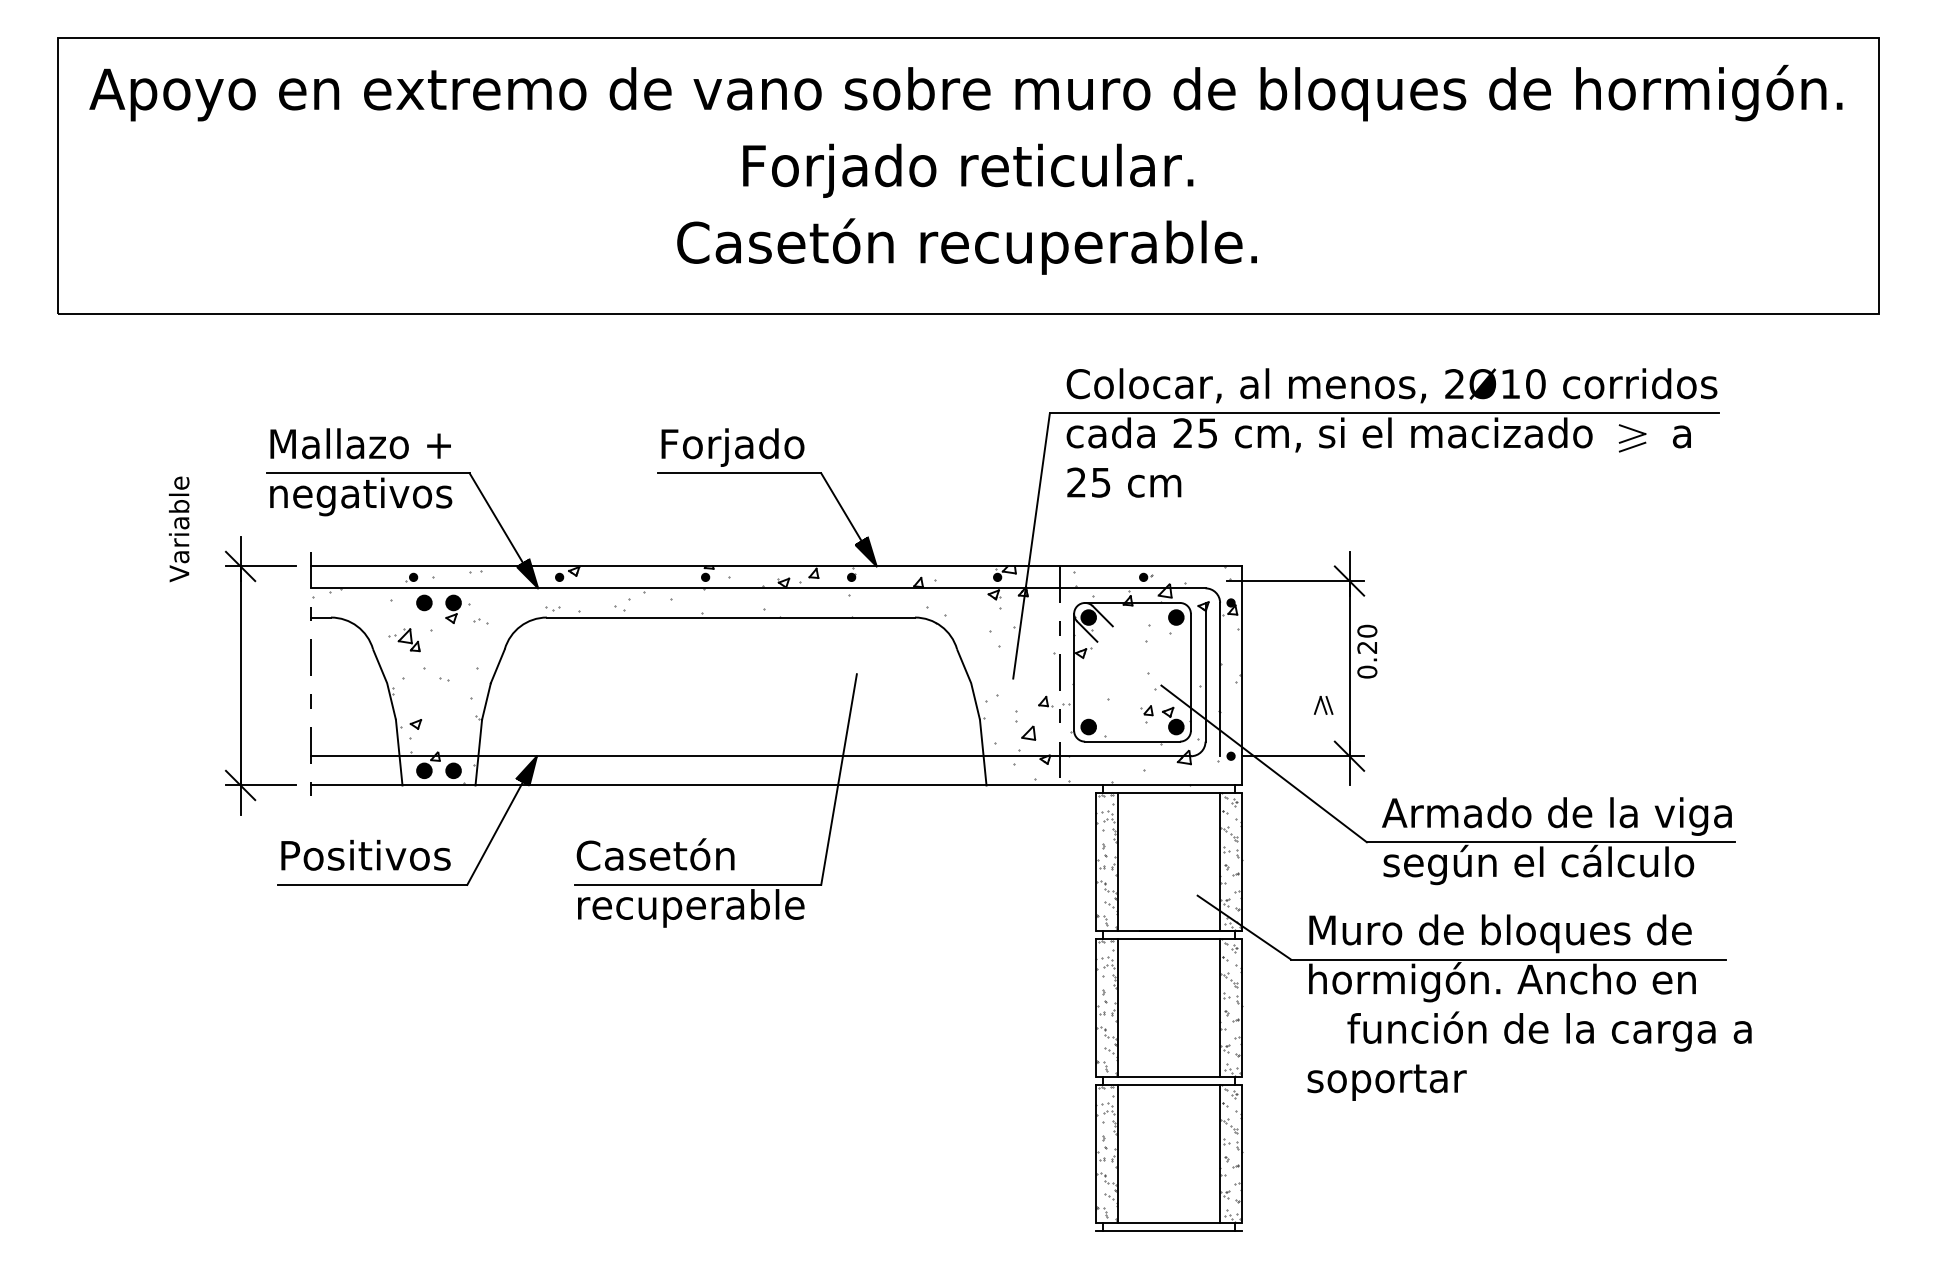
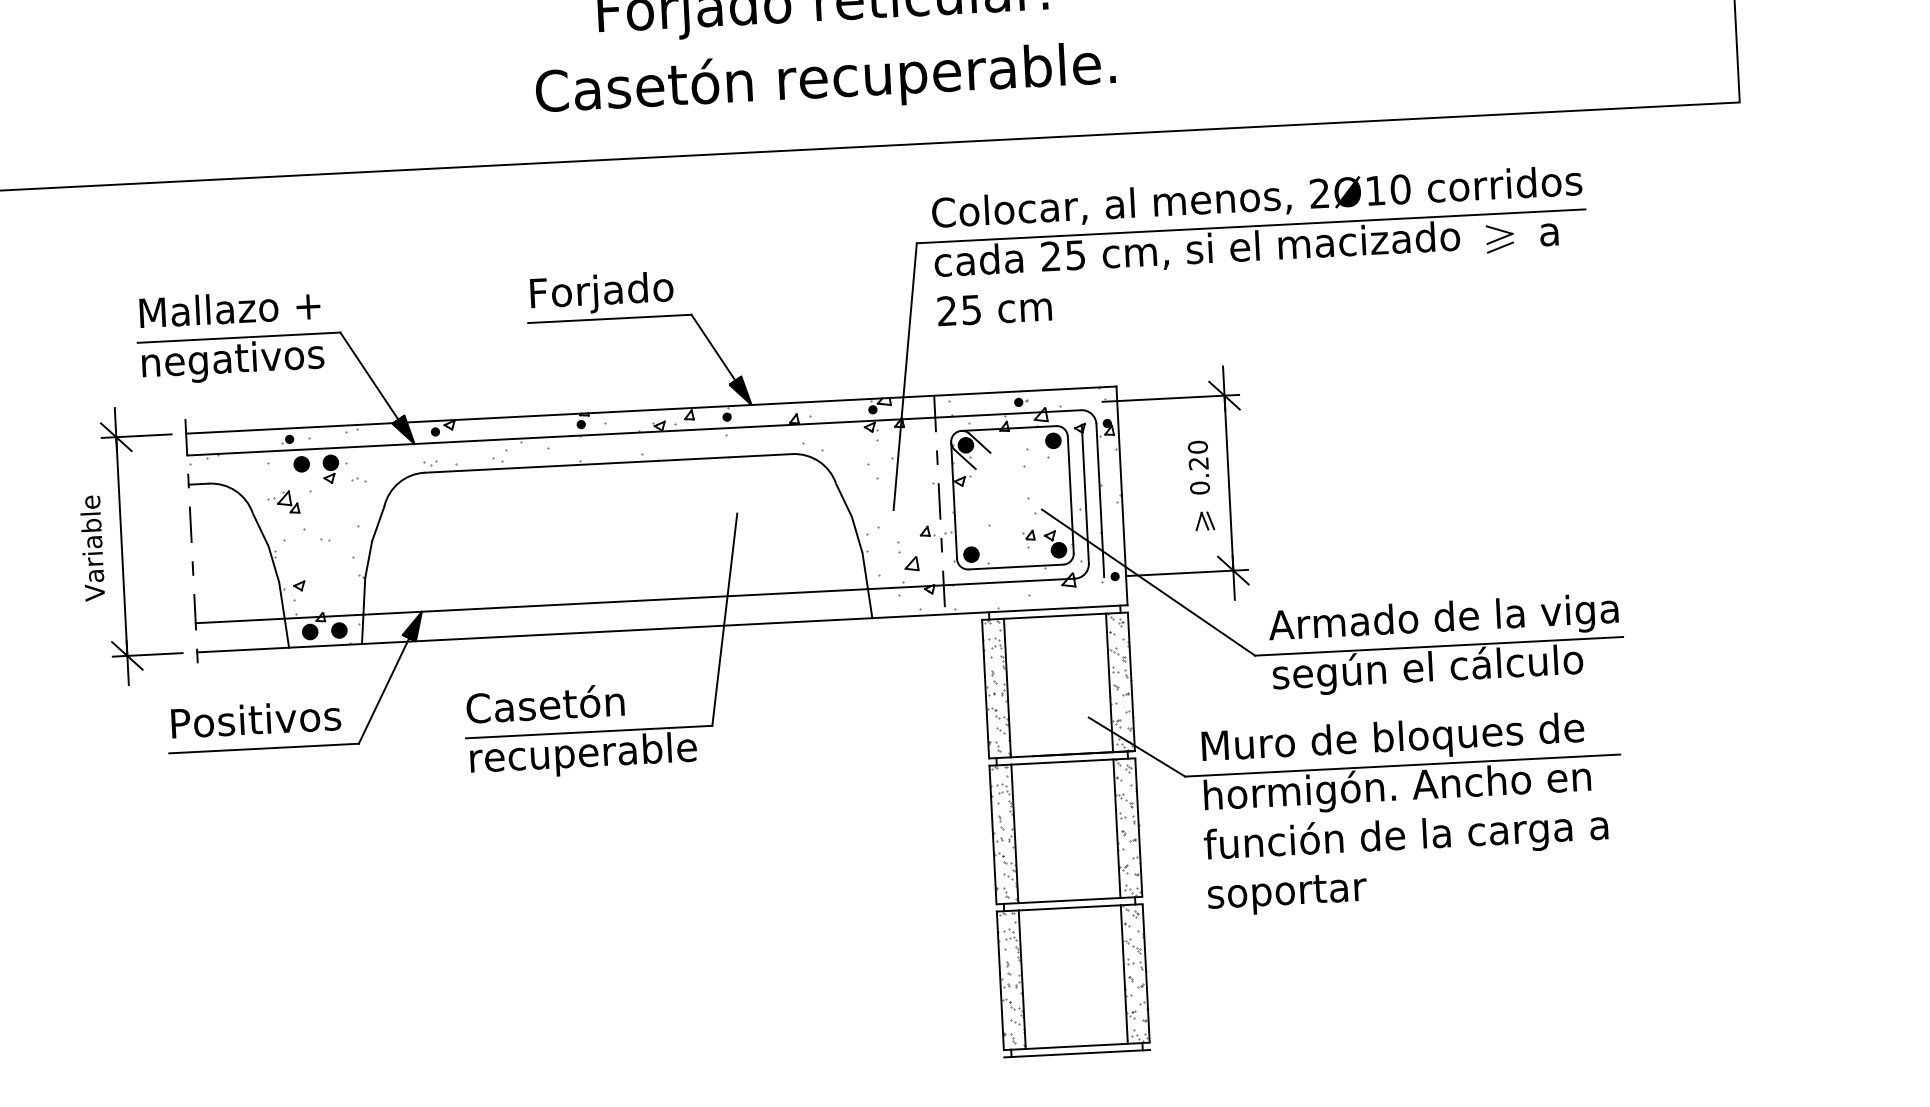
text: (179, 529) -> (92, 548), moved
text: (1367, 651) -> (1199, 467), moved
text: (1549, 1031) -> (1406, 837), moved

